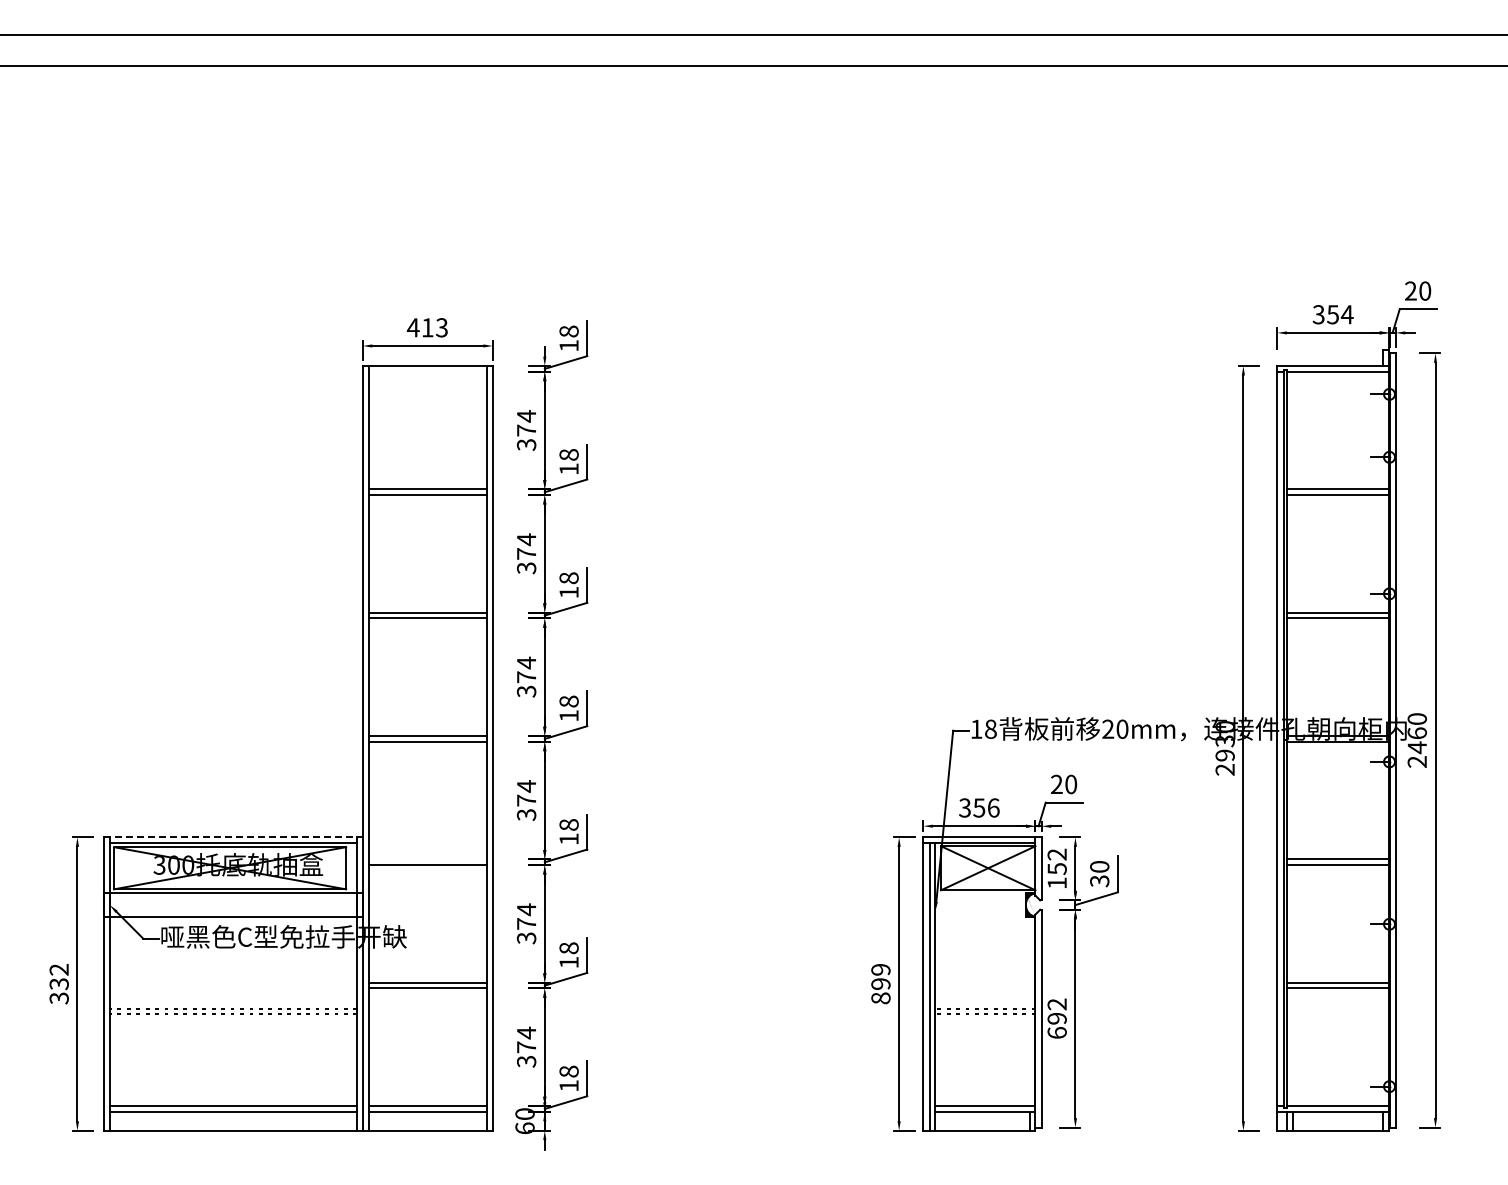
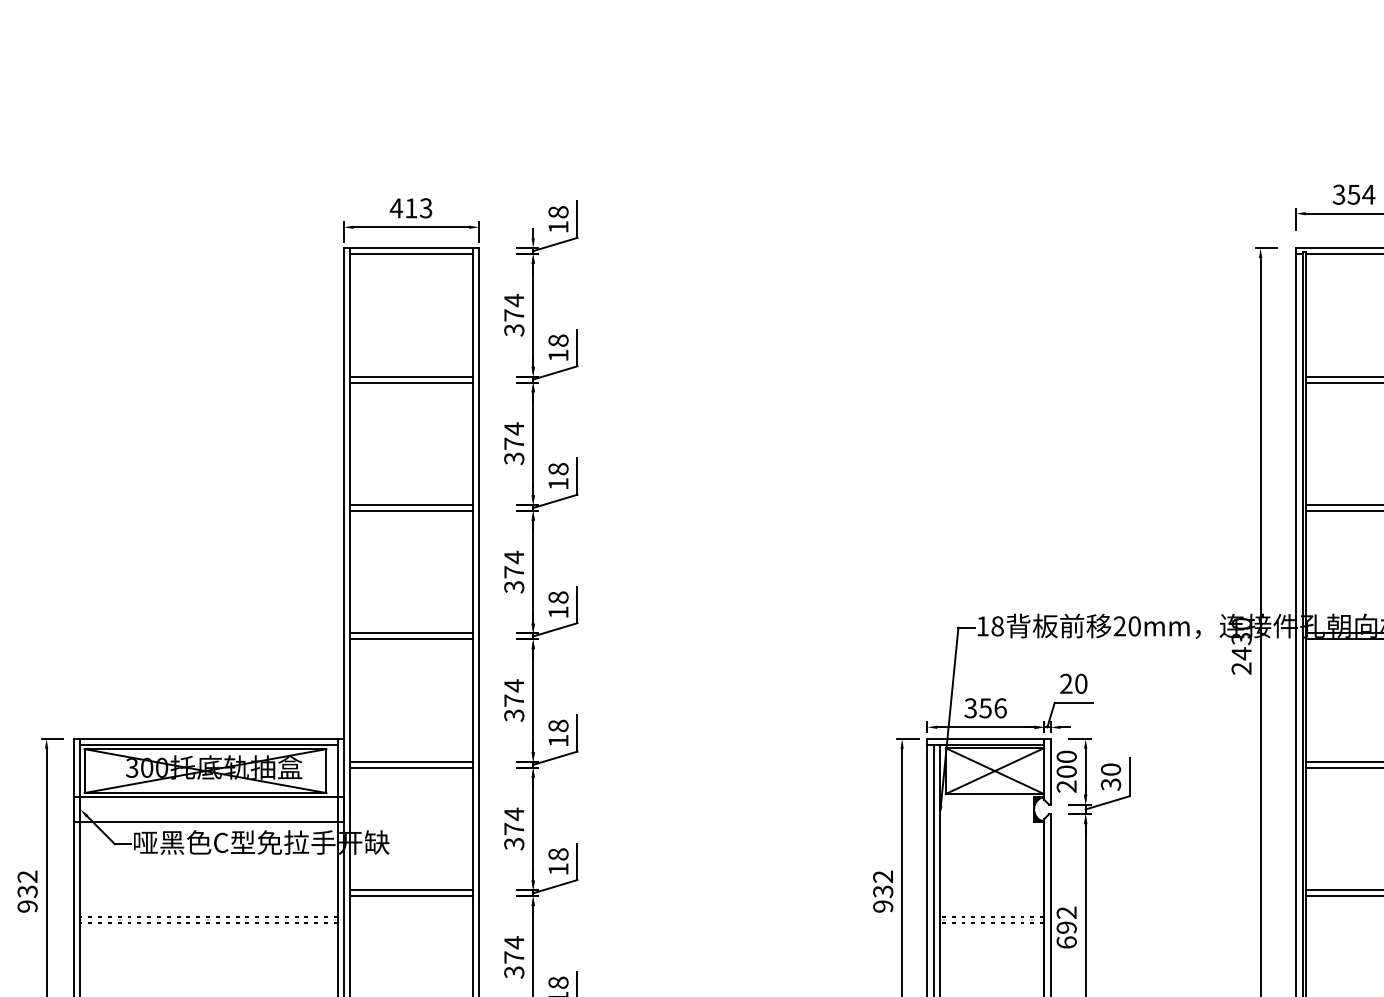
line: (427, 371) -> (411, 253), added
text: (1224, 755) -> (1240, 653), 2930 -> 2430
line: (234, 837) -> (210, 739), dashed -> solid
line: (427, 859) -> (411, 761), added
text: (1056, 868) -> (1065, 771), 152 -> 200
text: (880, 984) -> (882, 892), 899 -> 932
text: (59, 998) -> (27, 906), 332 -> 932

